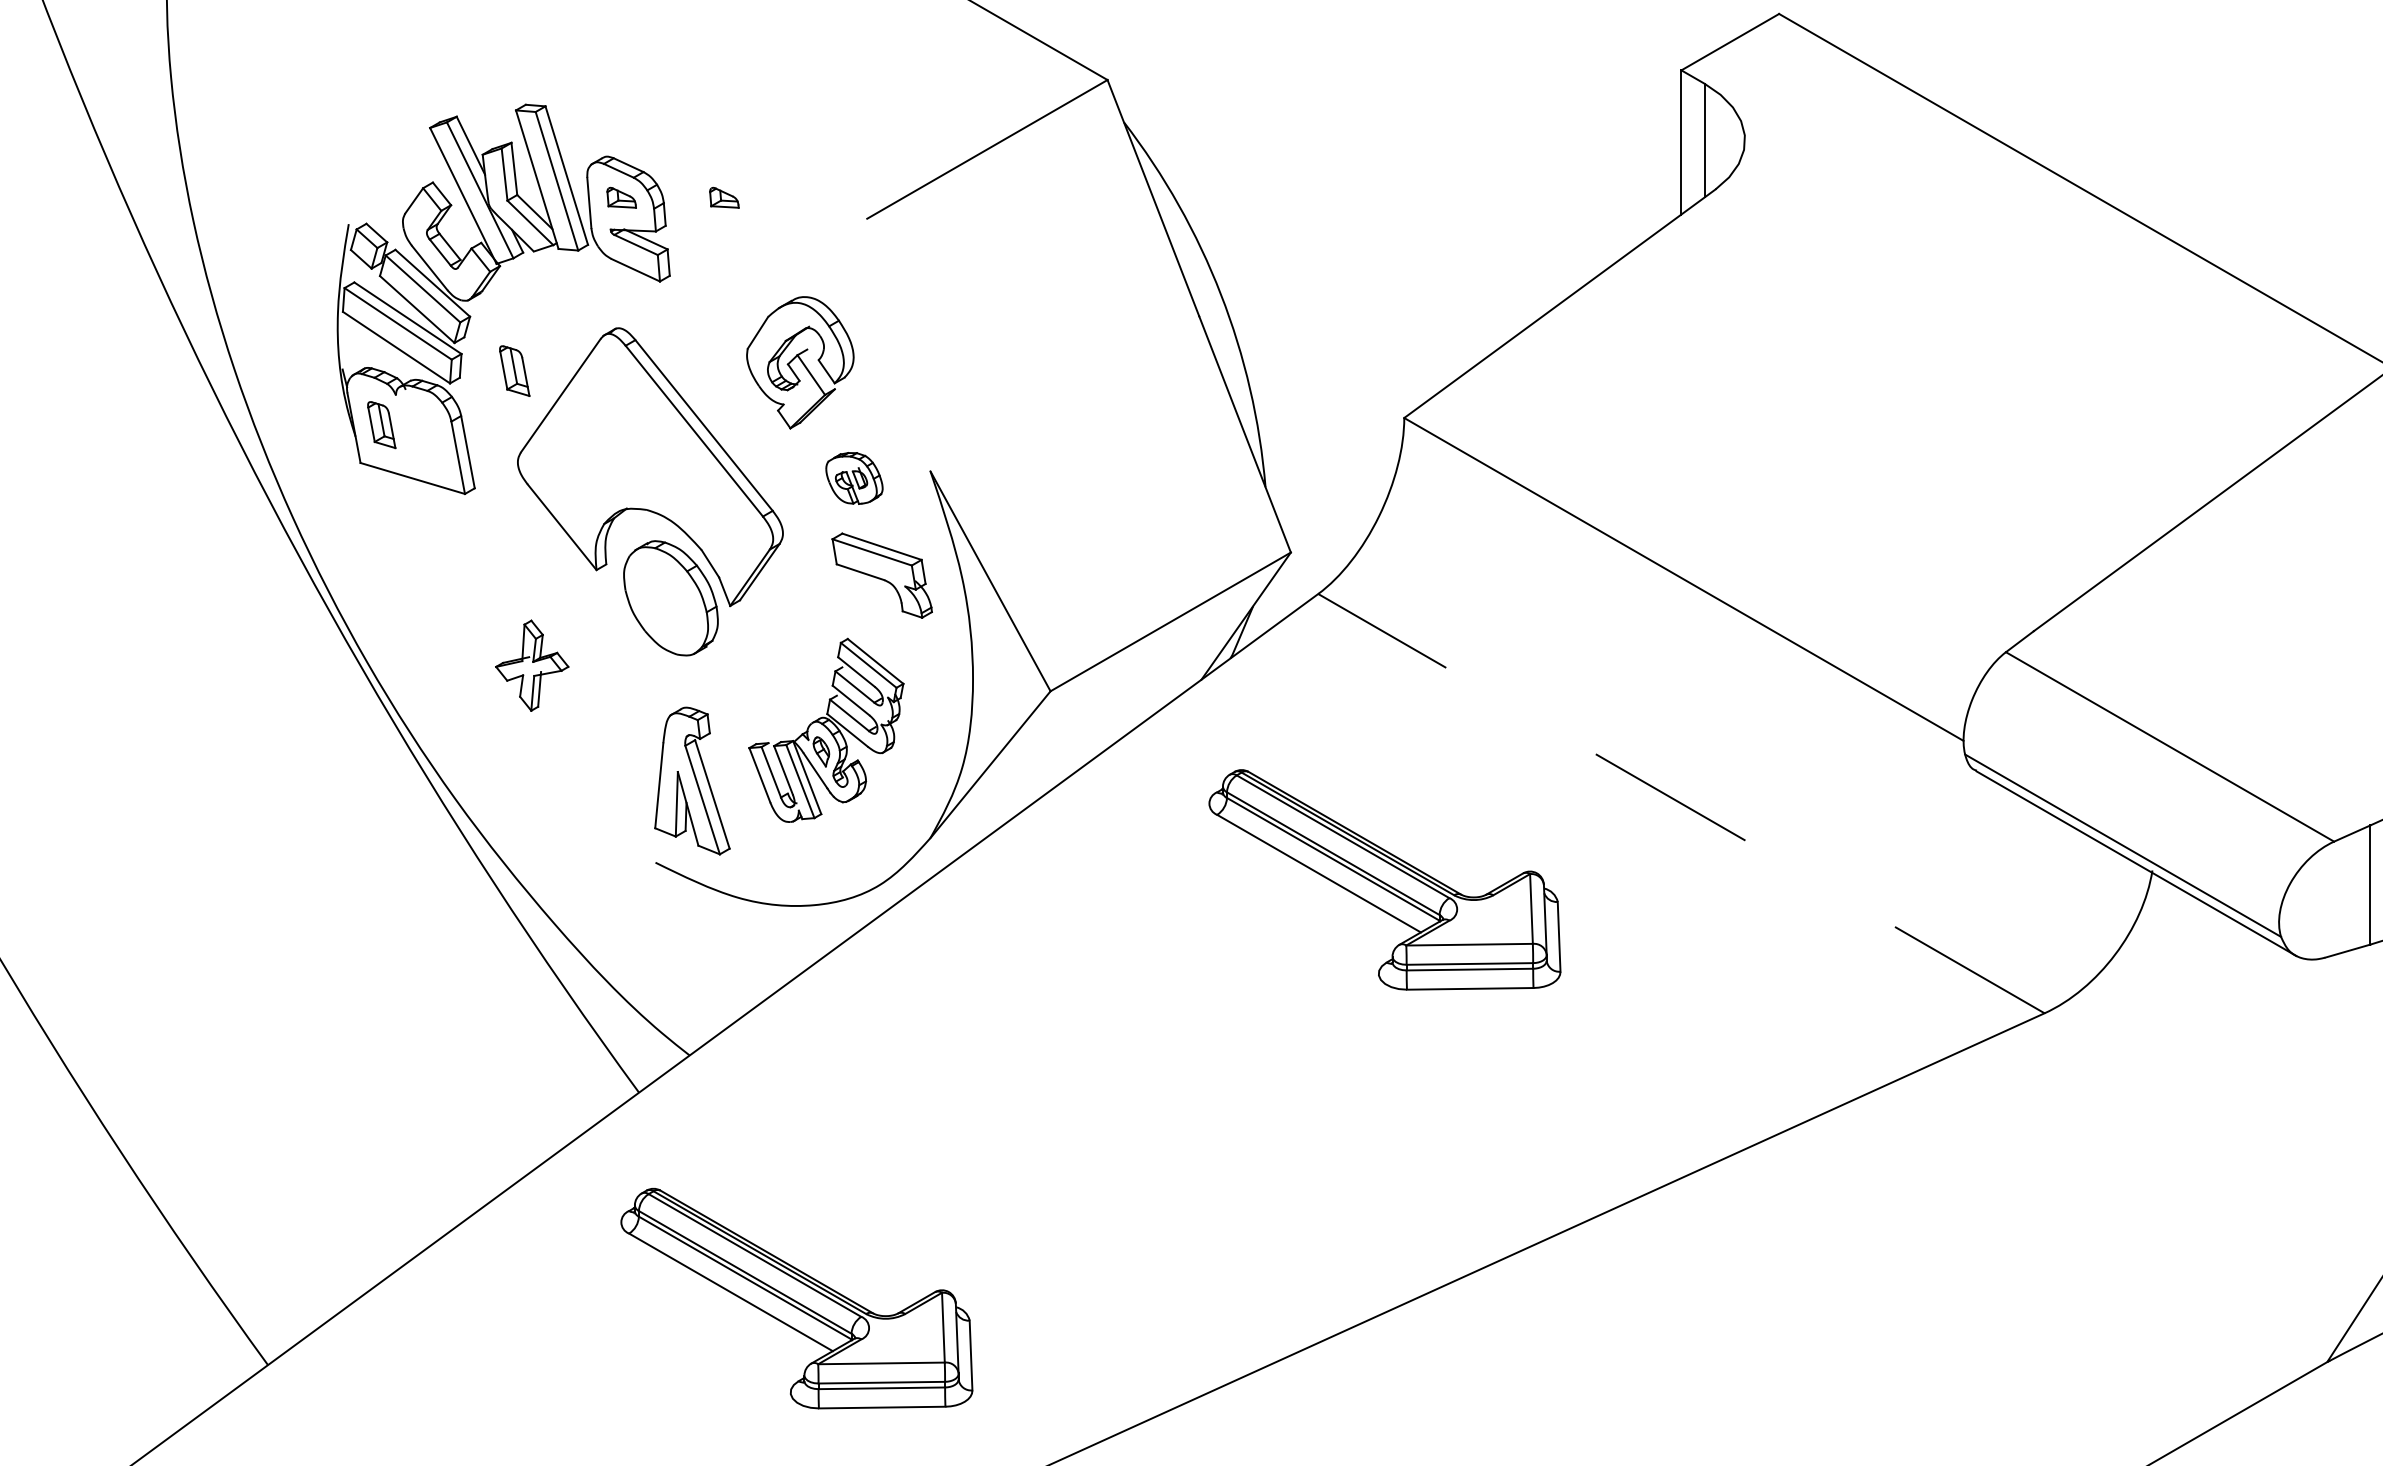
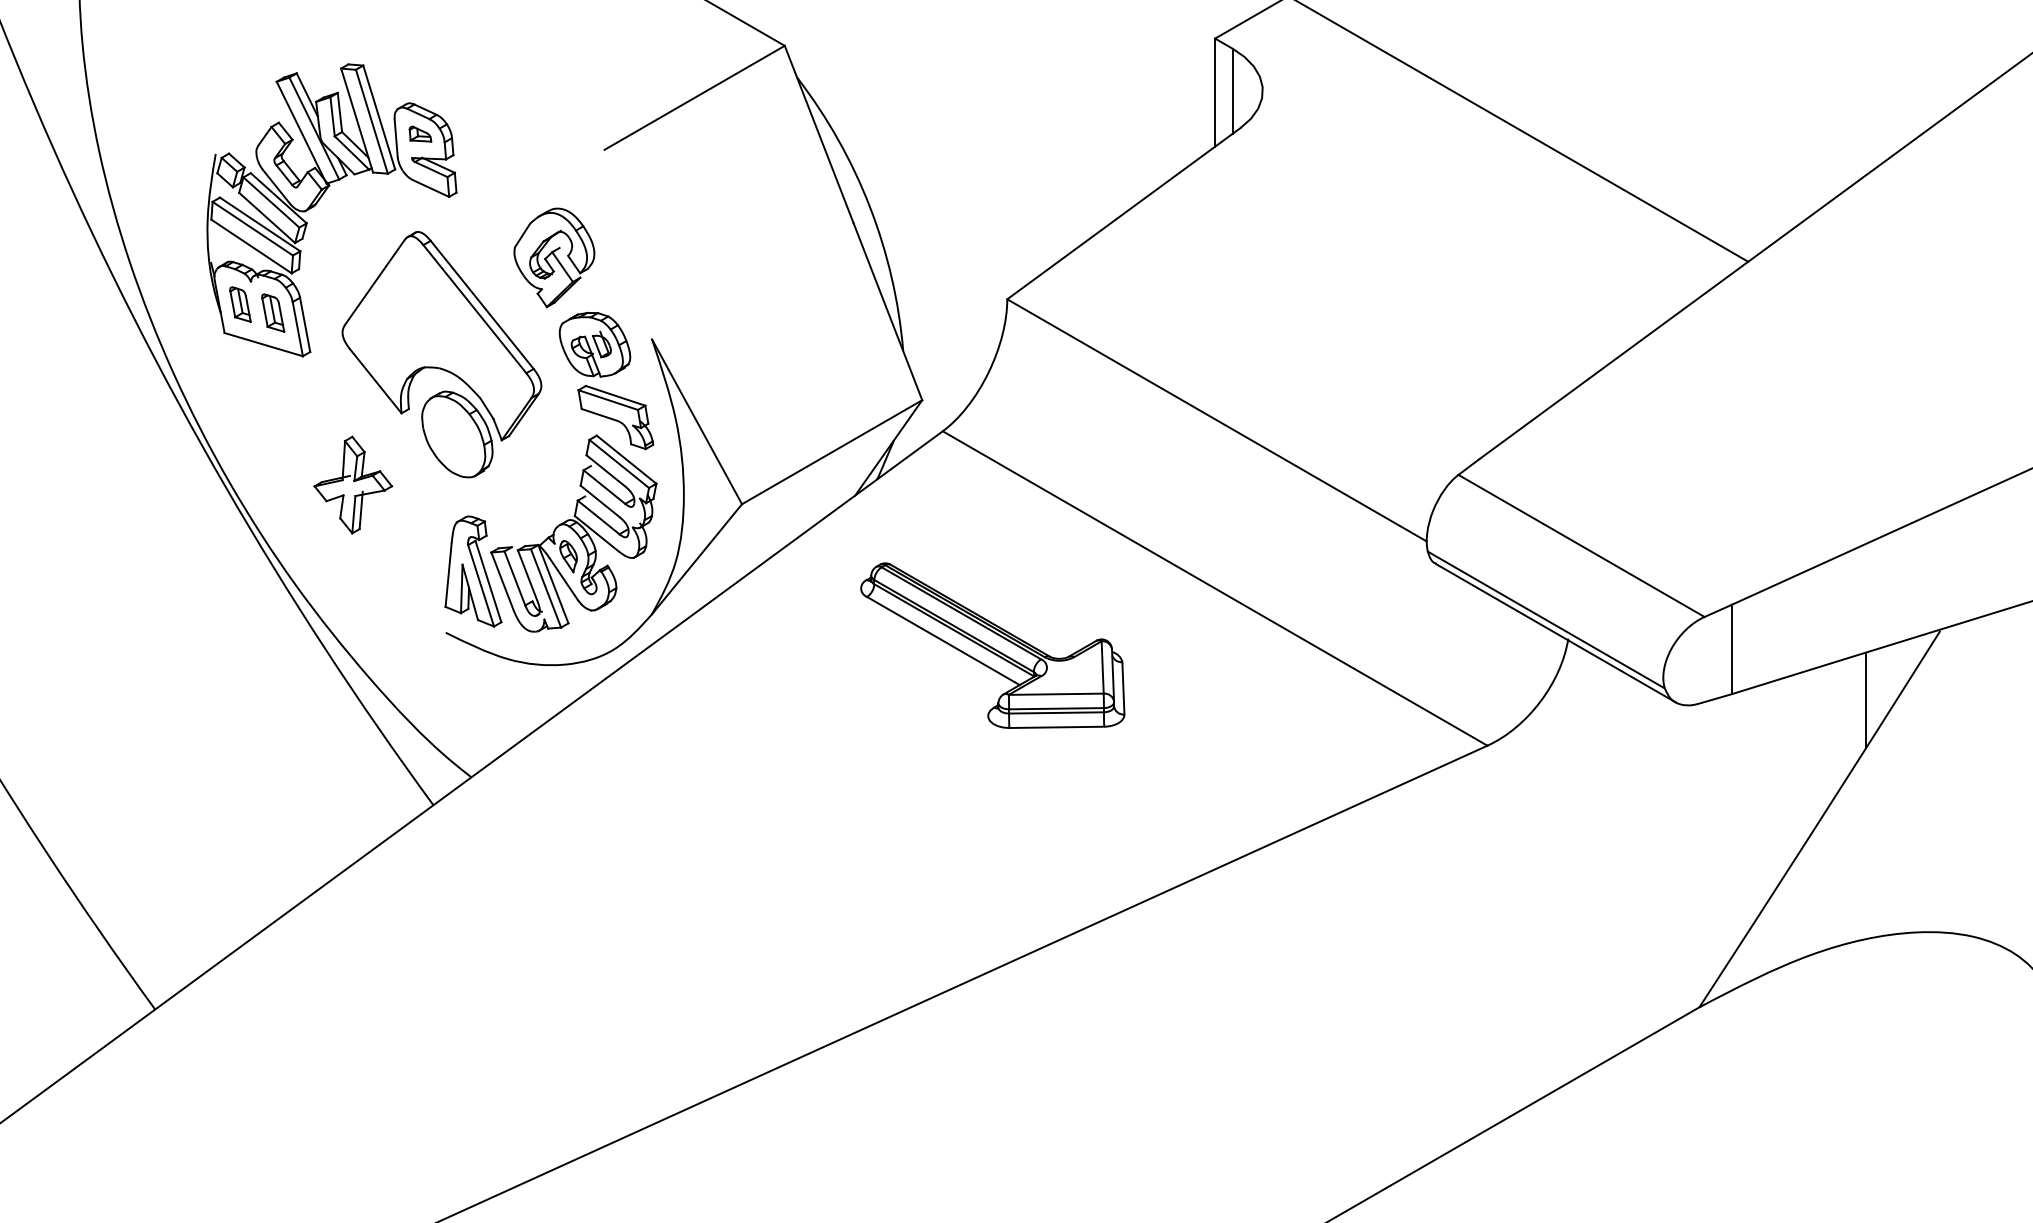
part: (724, 196) -> (497, 133), removed
part: (515, 370) -> (273, 312), moved
part: (853, 478) -> (594, 344), size x1.67
part: (532, 664) -> (353, 484), size x1.43
part: (825, 730) -> (573, 533), size x1.43
line: (1680, 803) -> (1214, 588), dashed -> solid
part: (796, 1298) -> (551, 959), removed

